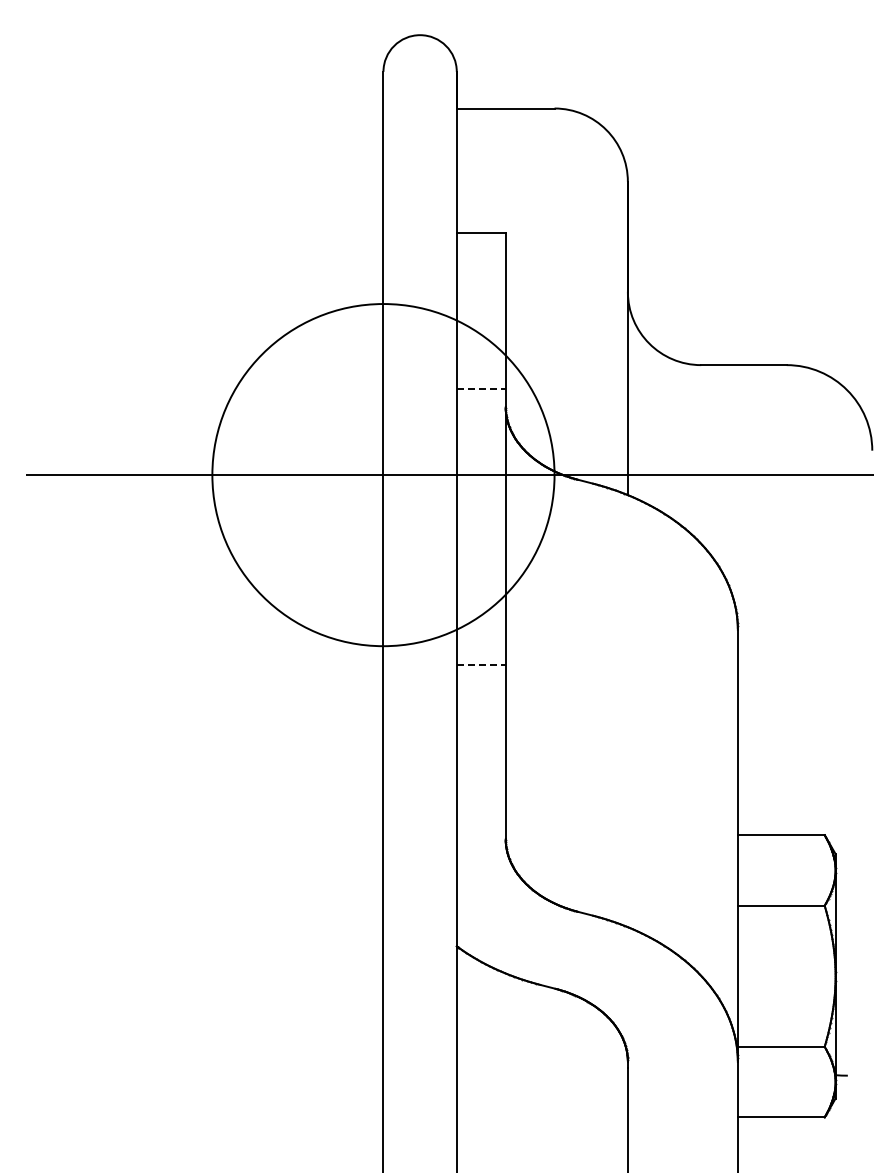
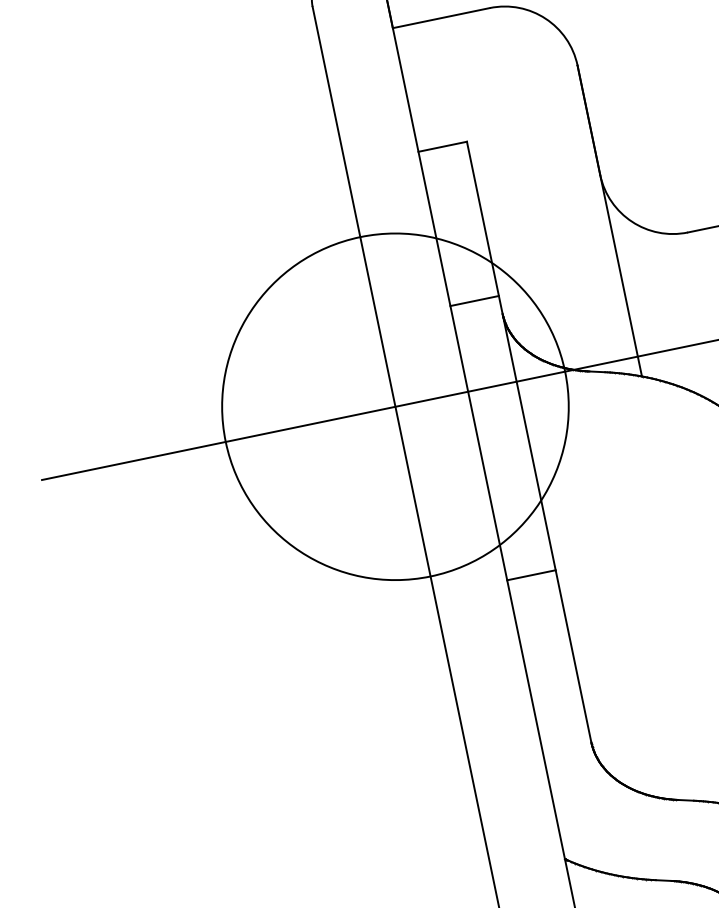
line: (481, 388) -> (474, 300), dashed -> solid
line: (481, 665) -> (531, 575), dashed -> solid

